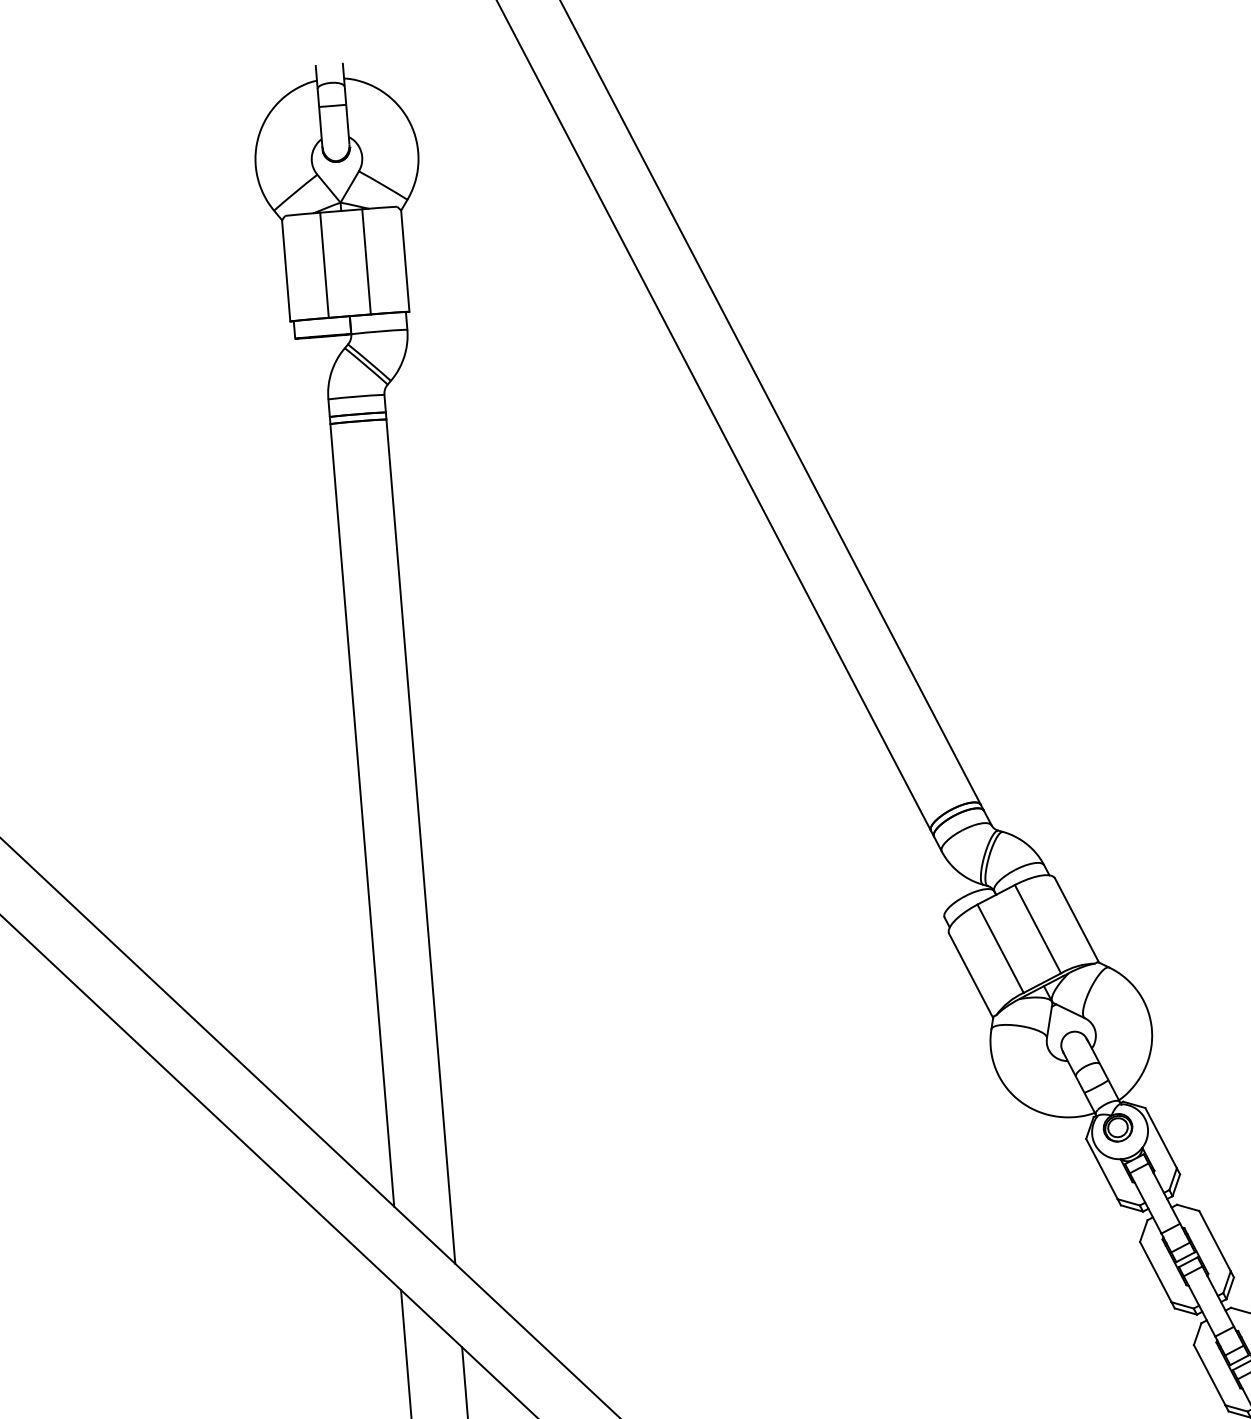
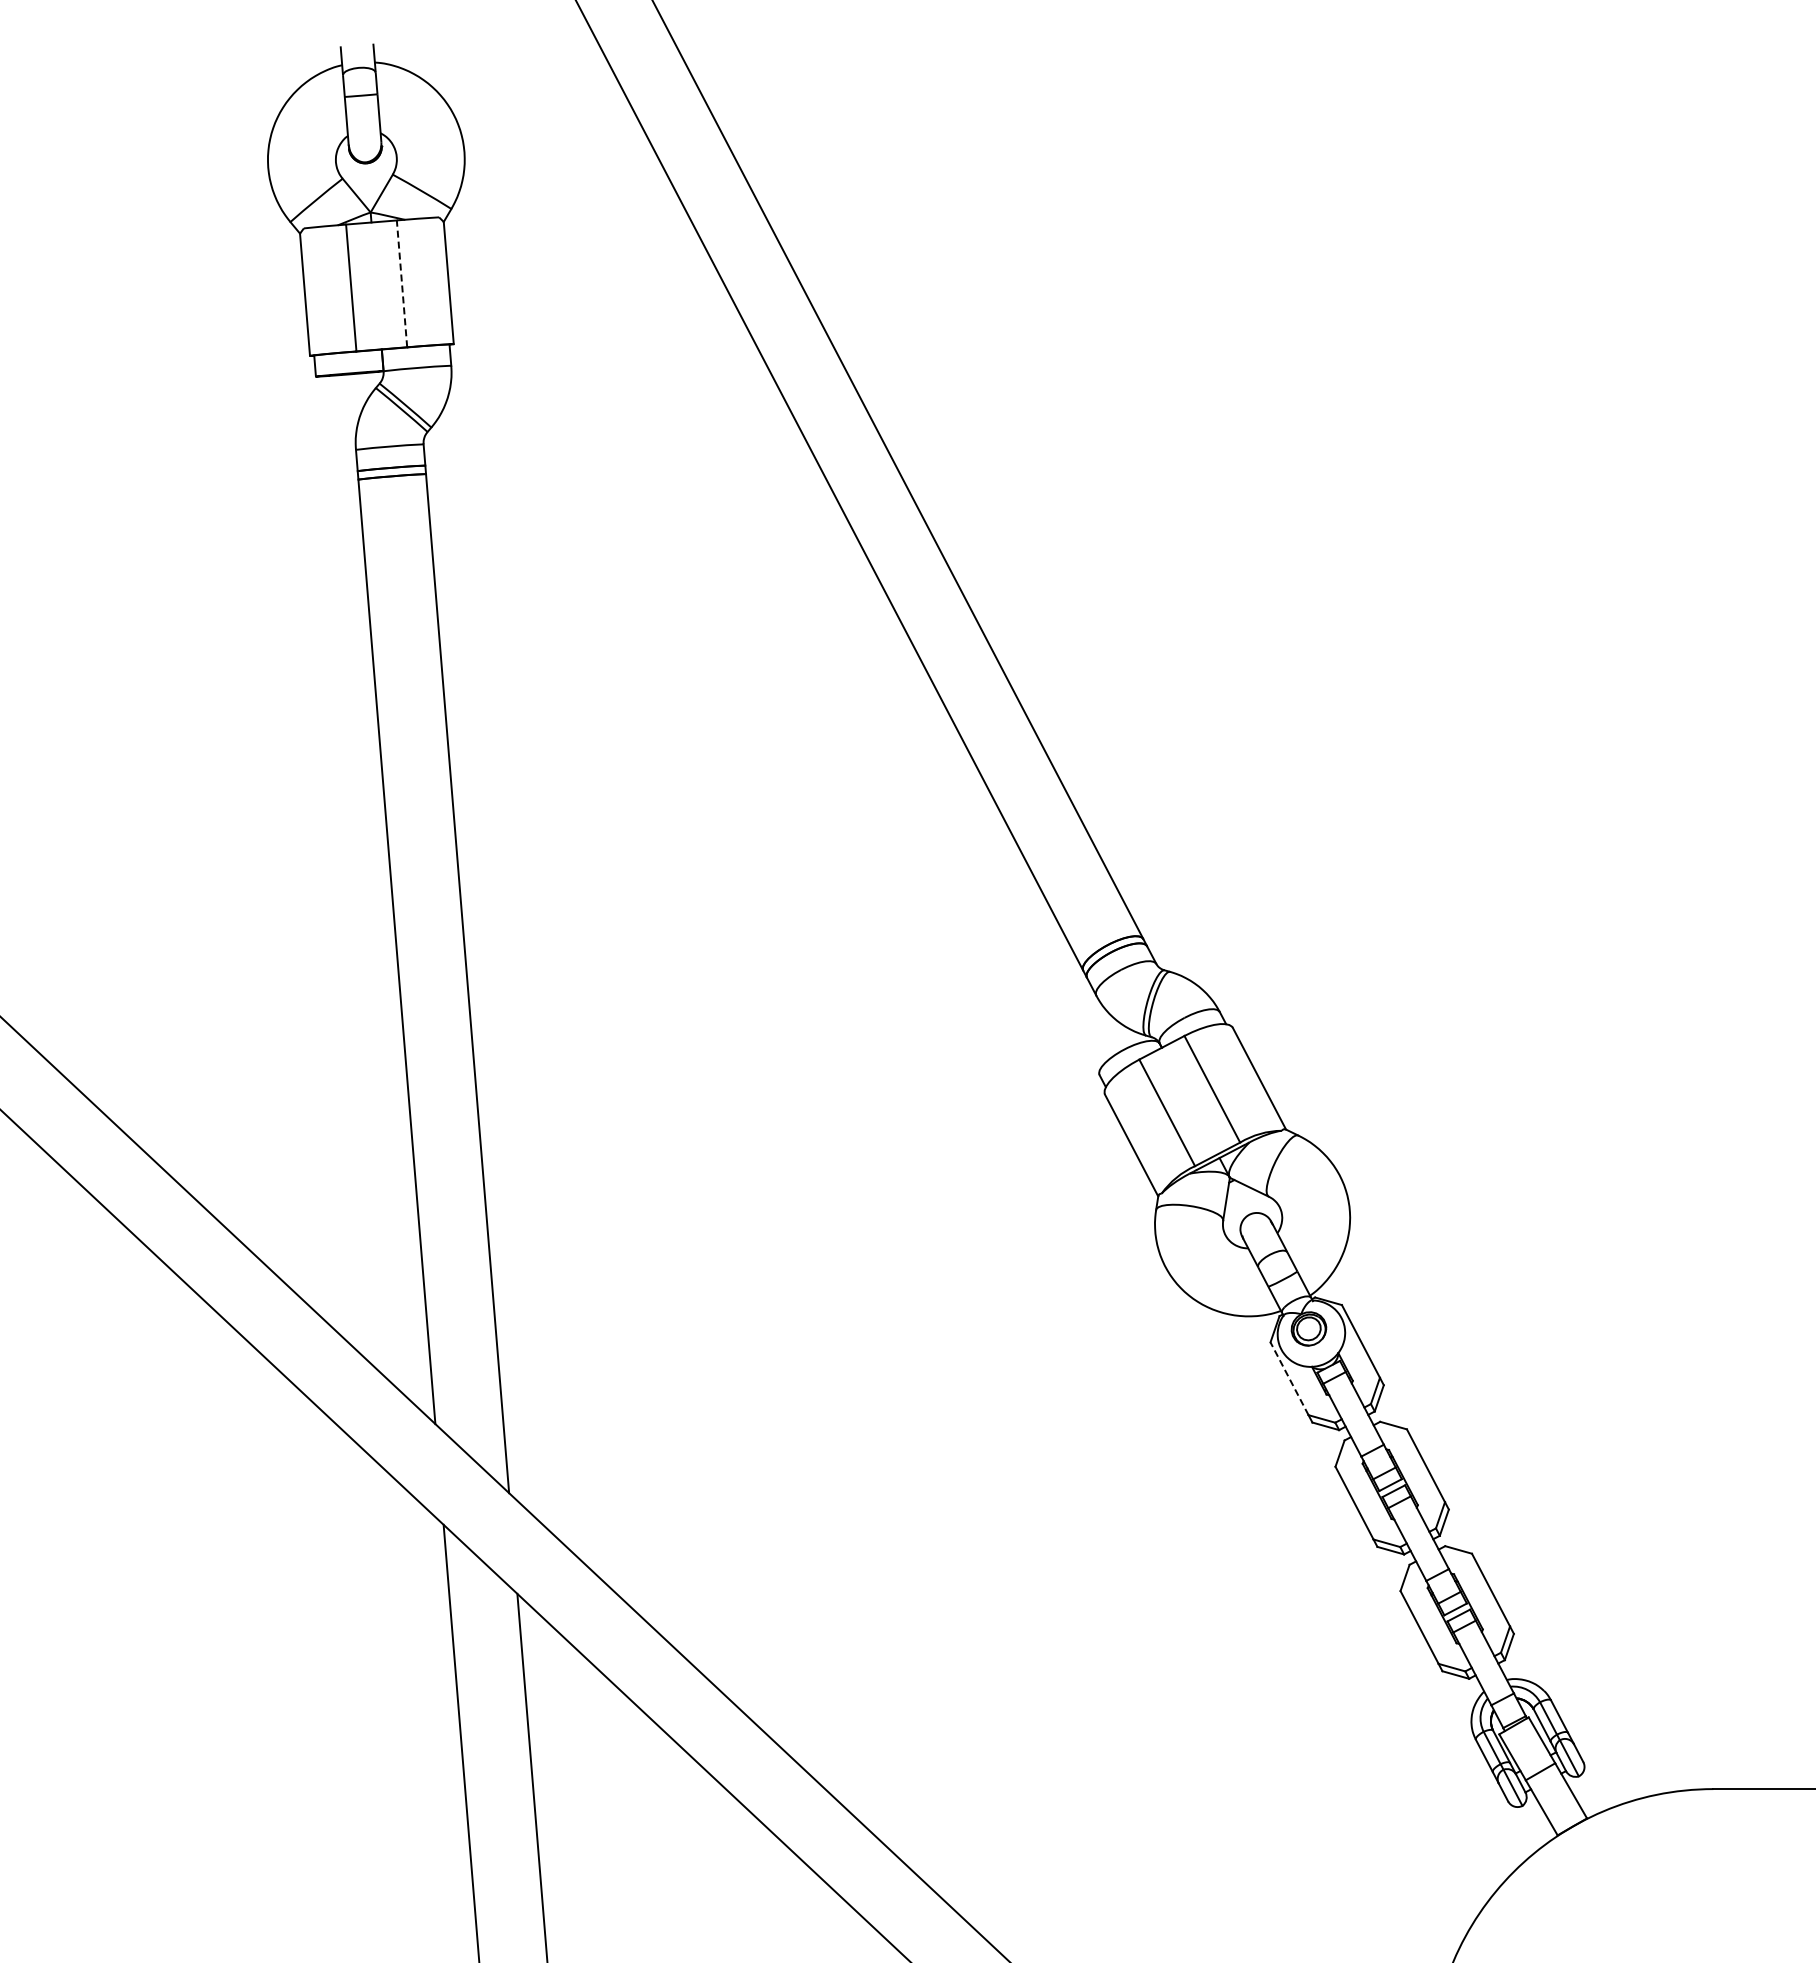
line: (366, 261) -> (402, 283), solid -> dashed
line: (1101, 1168) -> (1289, 1378), solid -> dashed

